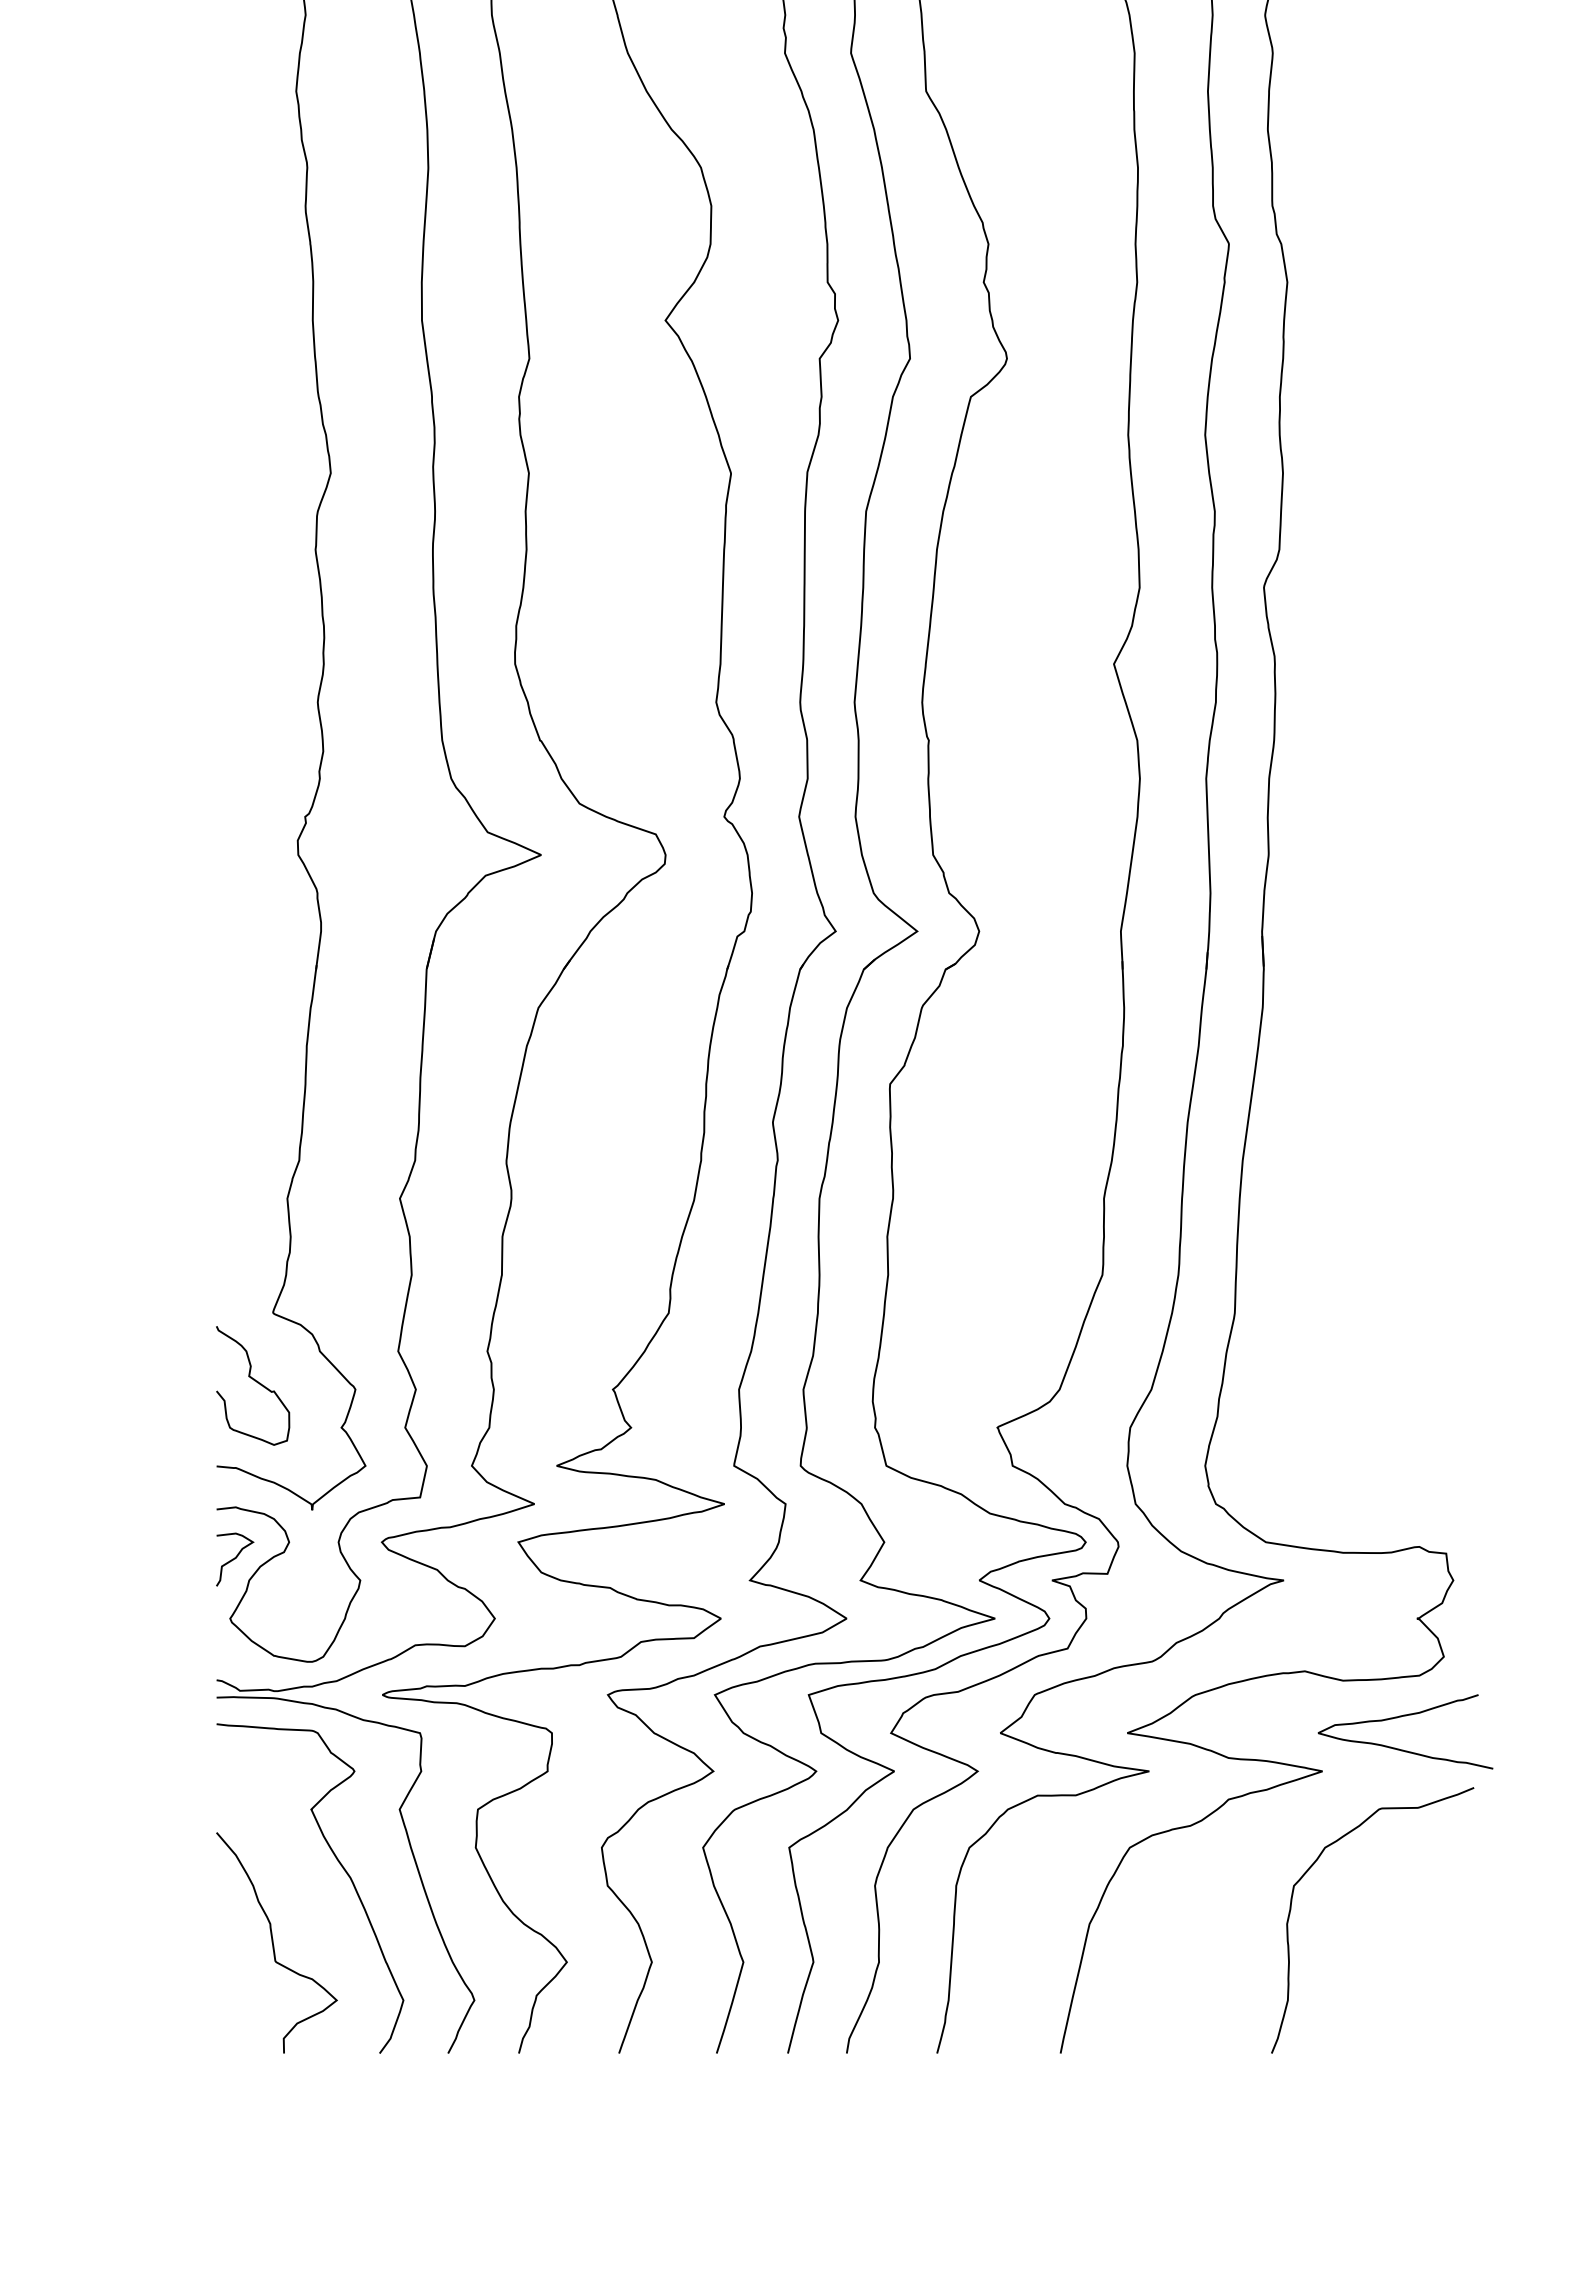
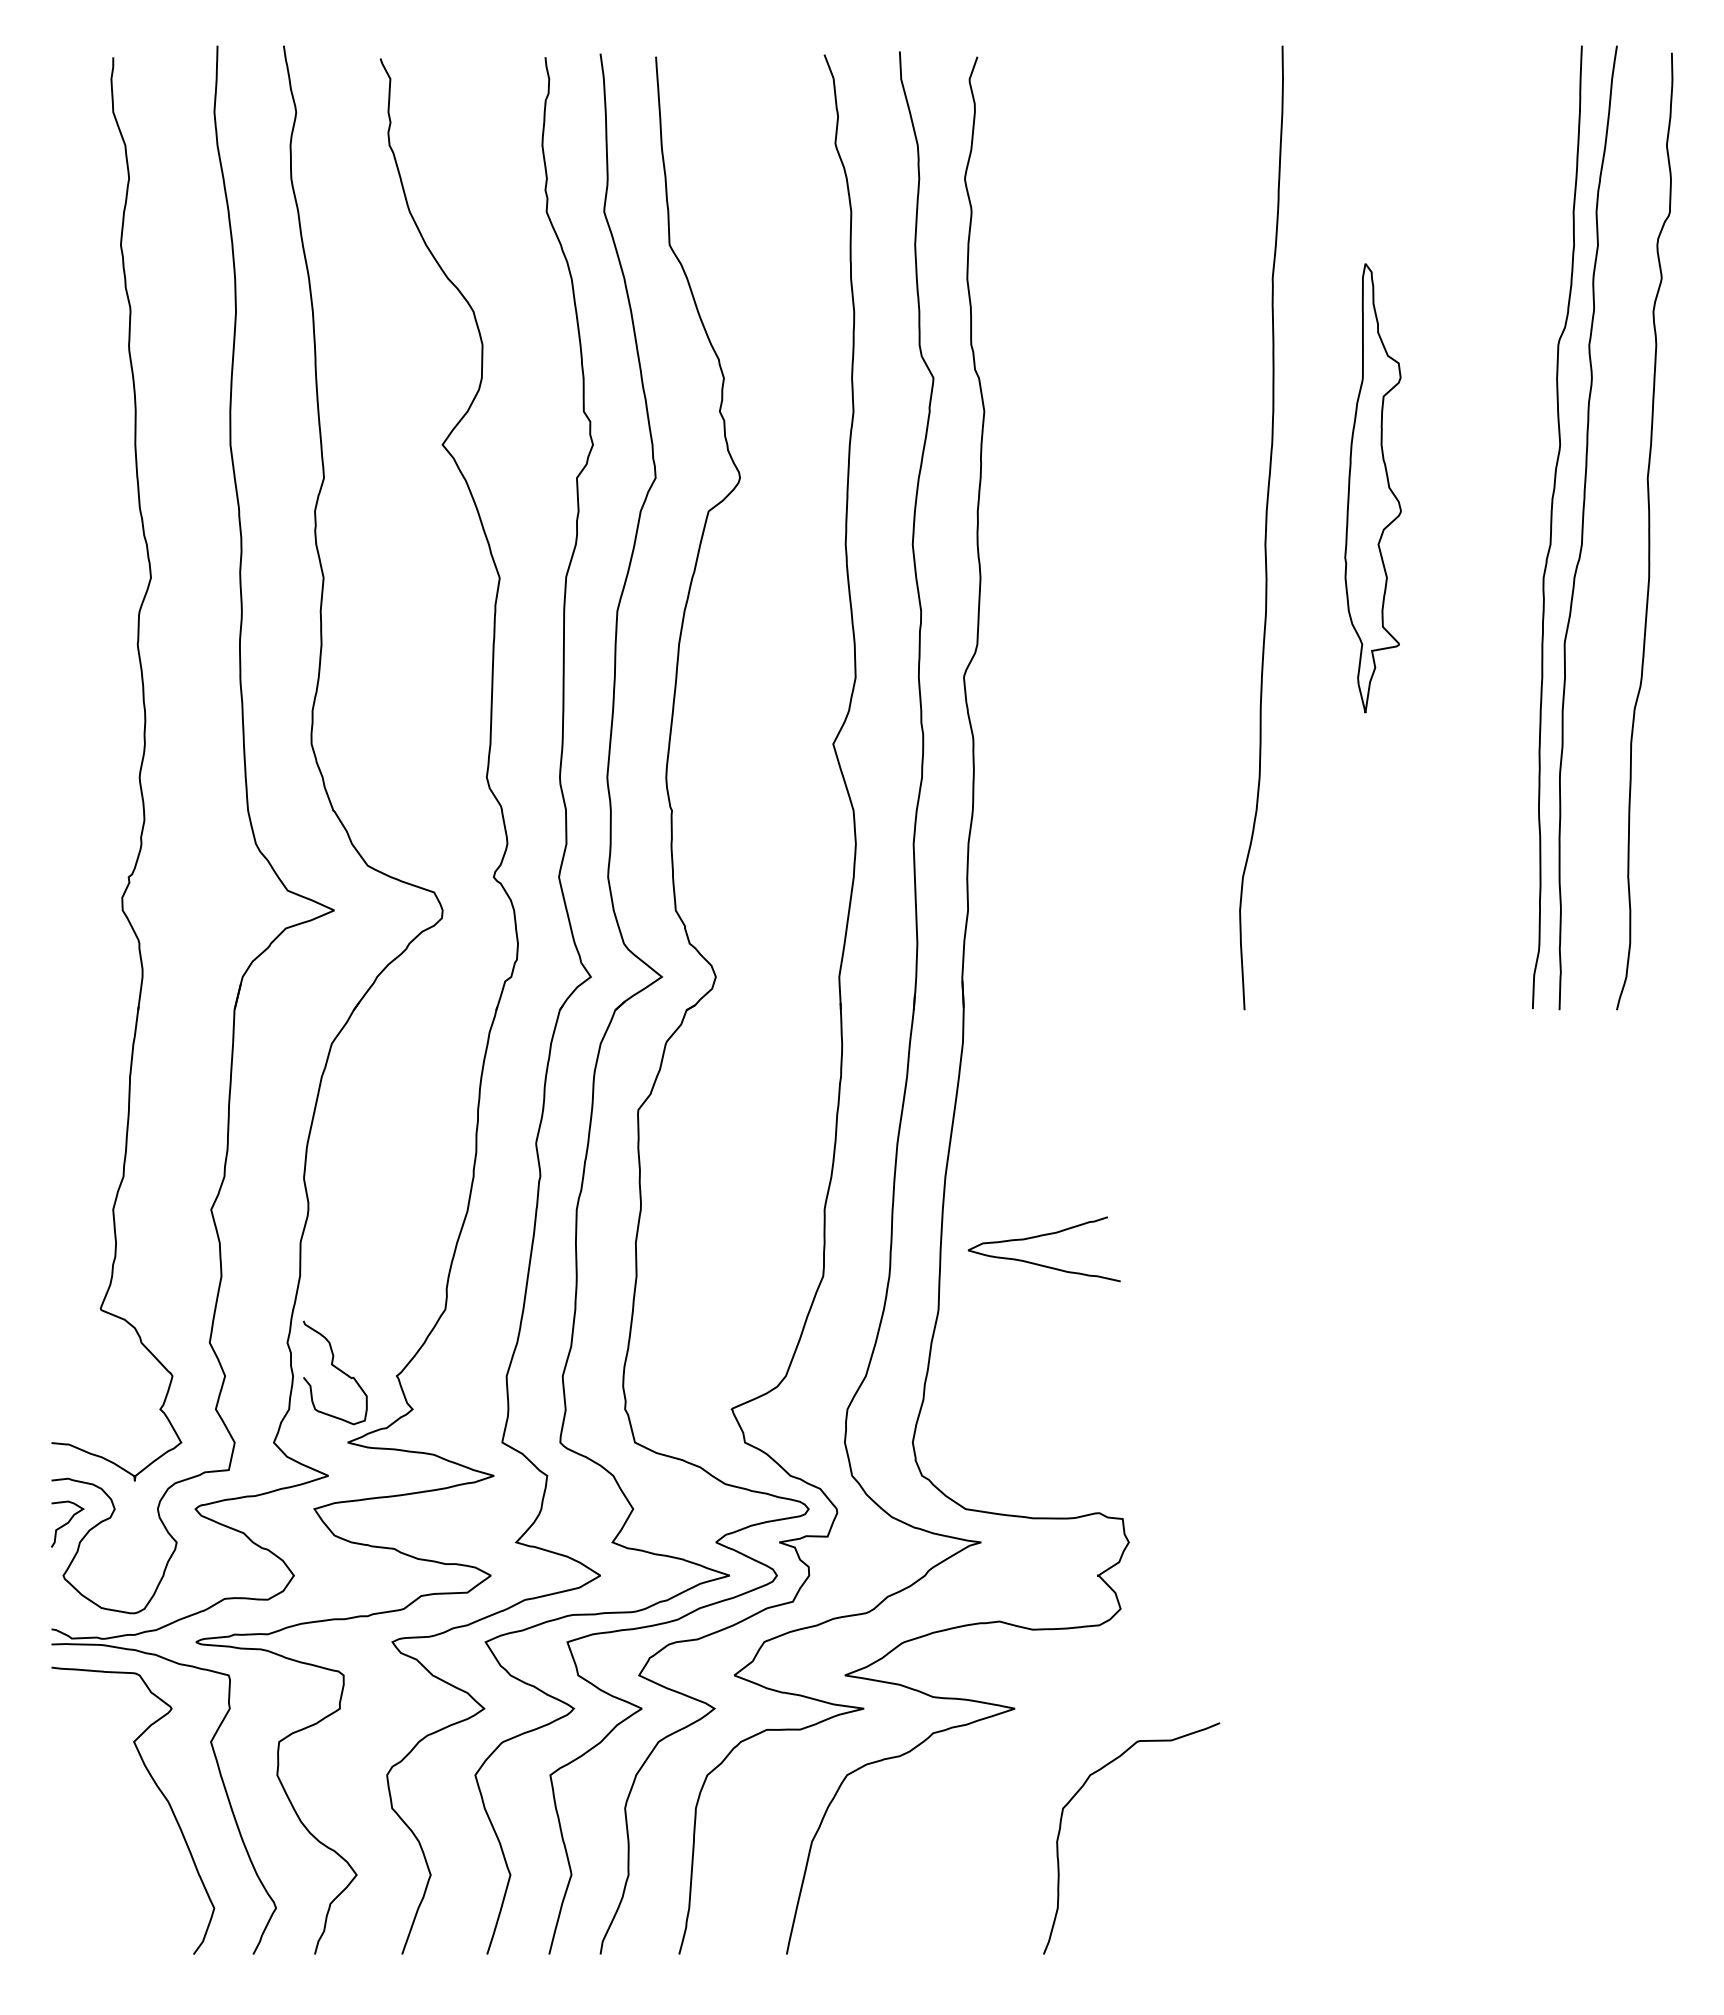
curve: (253, 1380) -> (335, 1368), moved
curve: (1398, 1718) -> (1038, 1237), moved
curve: (1315, 1864) -> (1081, 1789), moved
curve: (273, 1942) -> (101, 1857), removed

